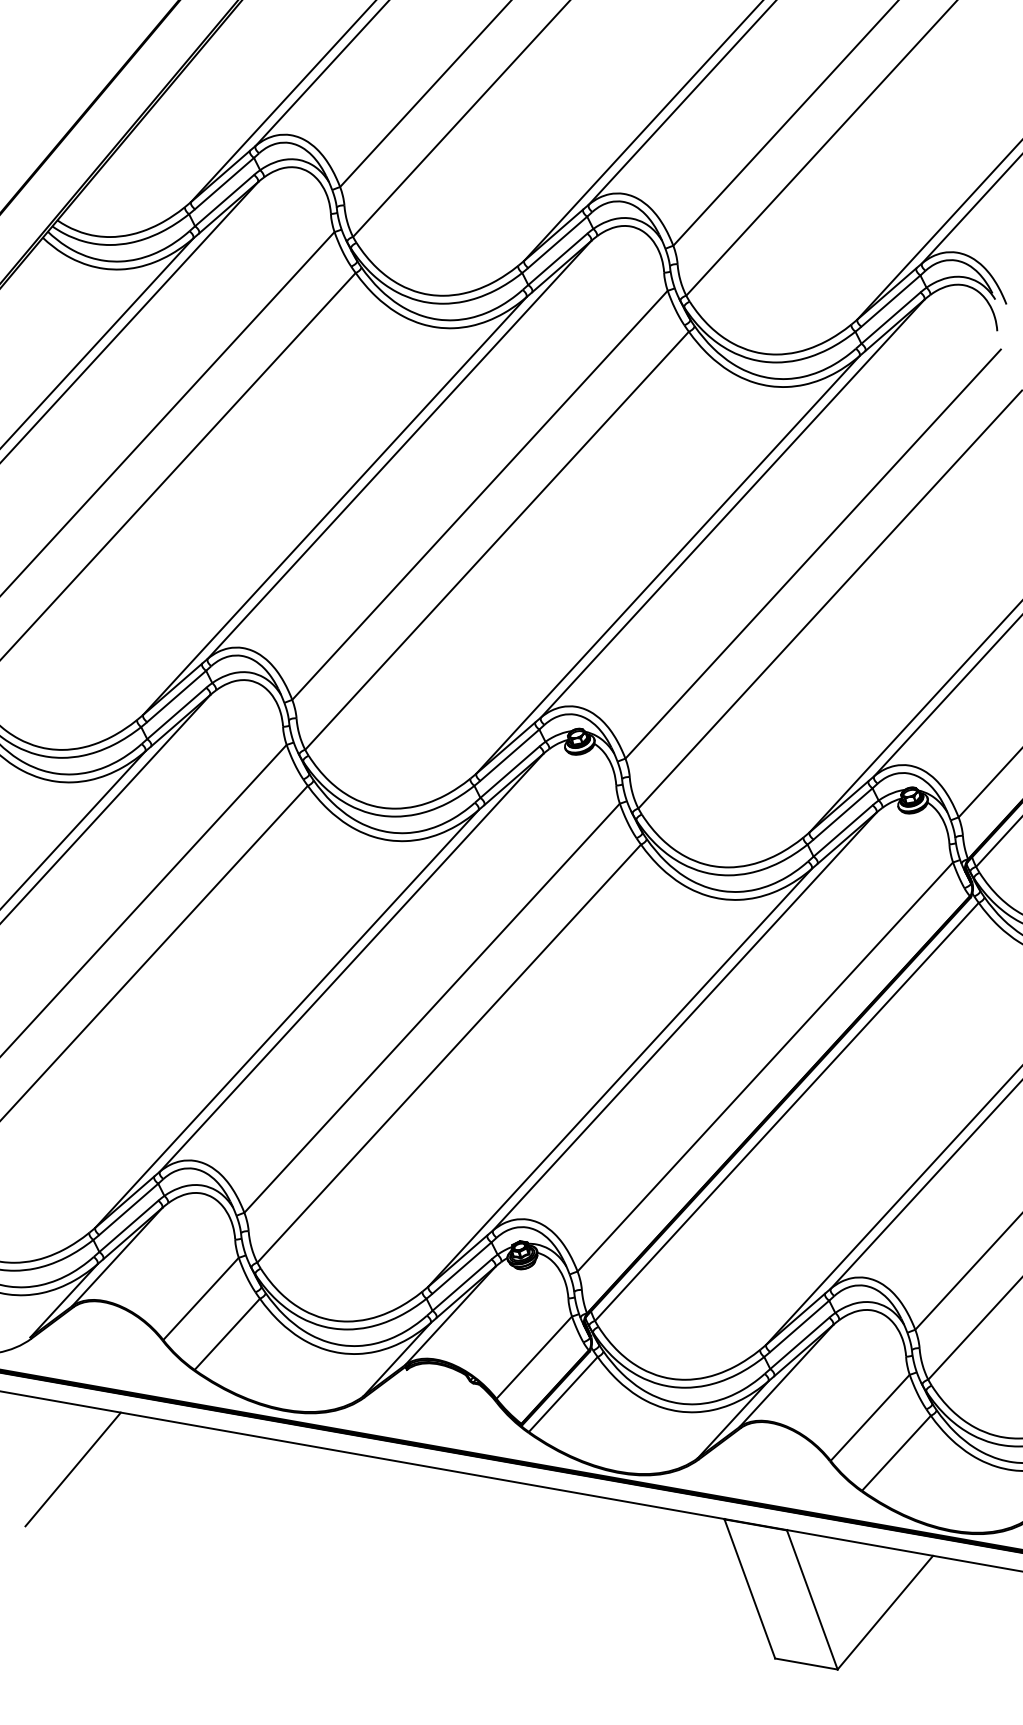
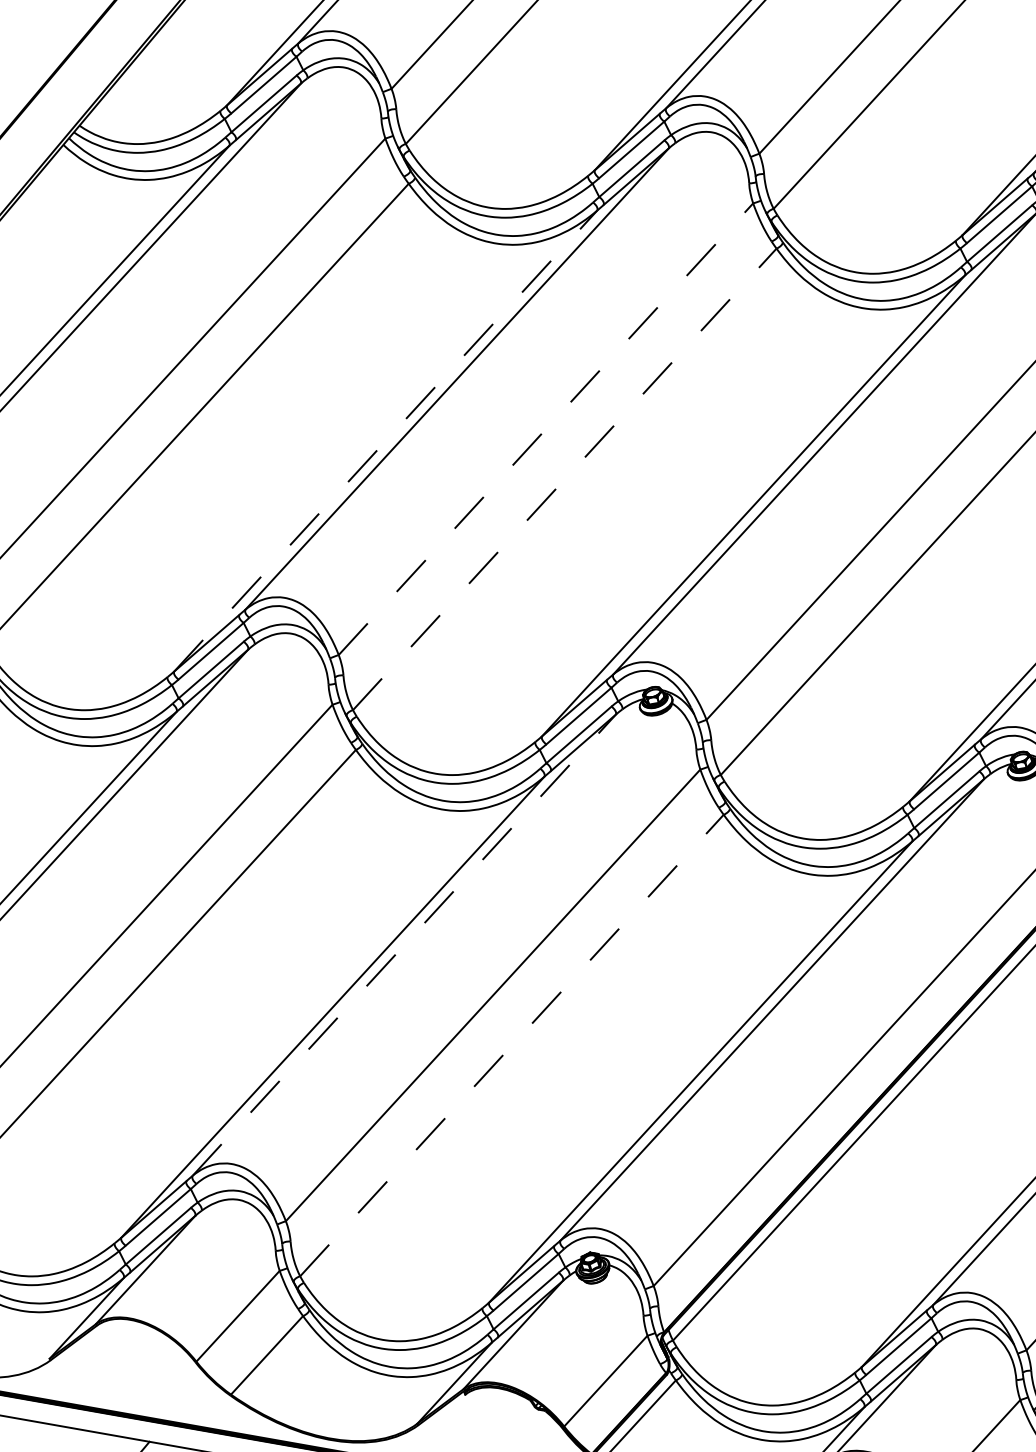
line: (480, 495) -> (546, 429), solid -> dashed
line: (335, 505) -> (386, 440), solid -> dashed
line: (497, 540) -> (565, 479), solid -> dashed
line: (351, 962) -> (404, 944), solid -> dashed
line: (449, 1053) -> (512, 1045), solid -> dashed

